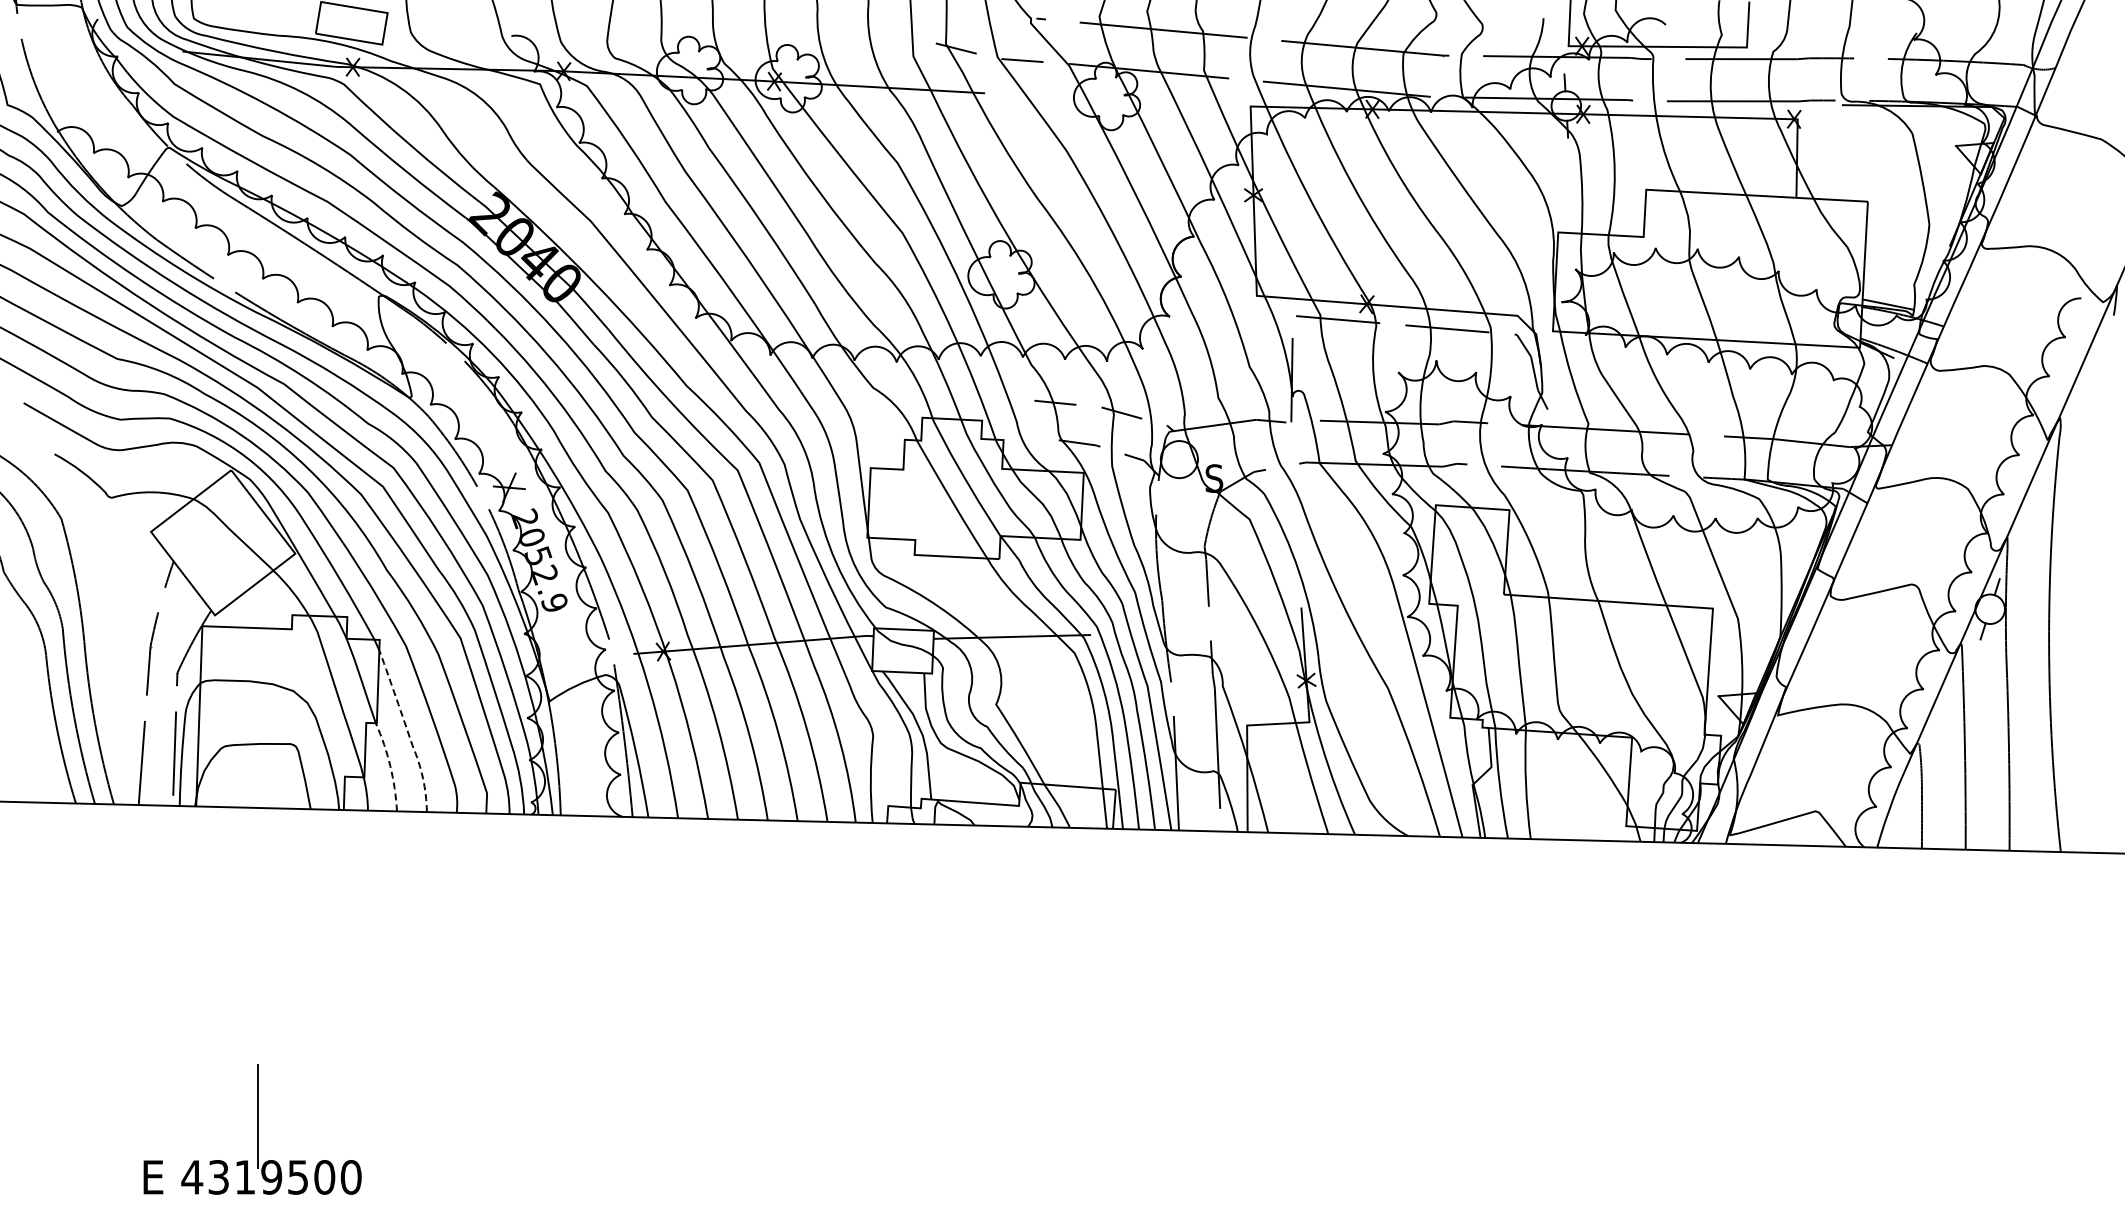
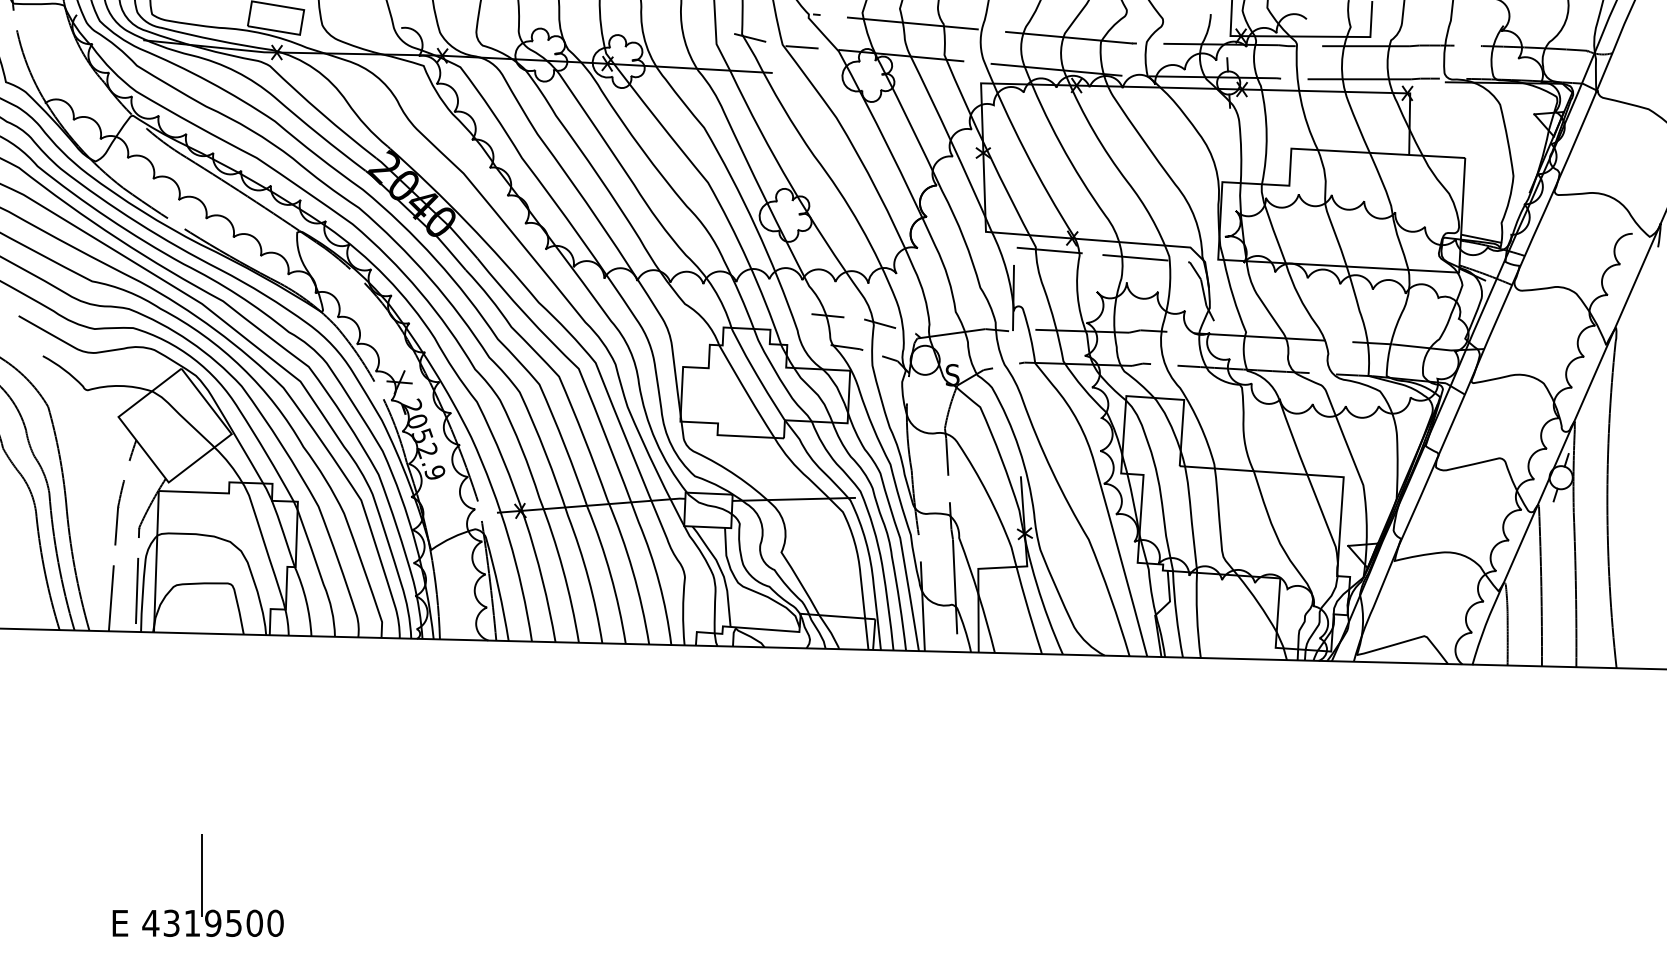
line: (408, 733) -> (320, 575), dashed -> solid
line: (390, 766) -> (306, 601), dashed -> solid

